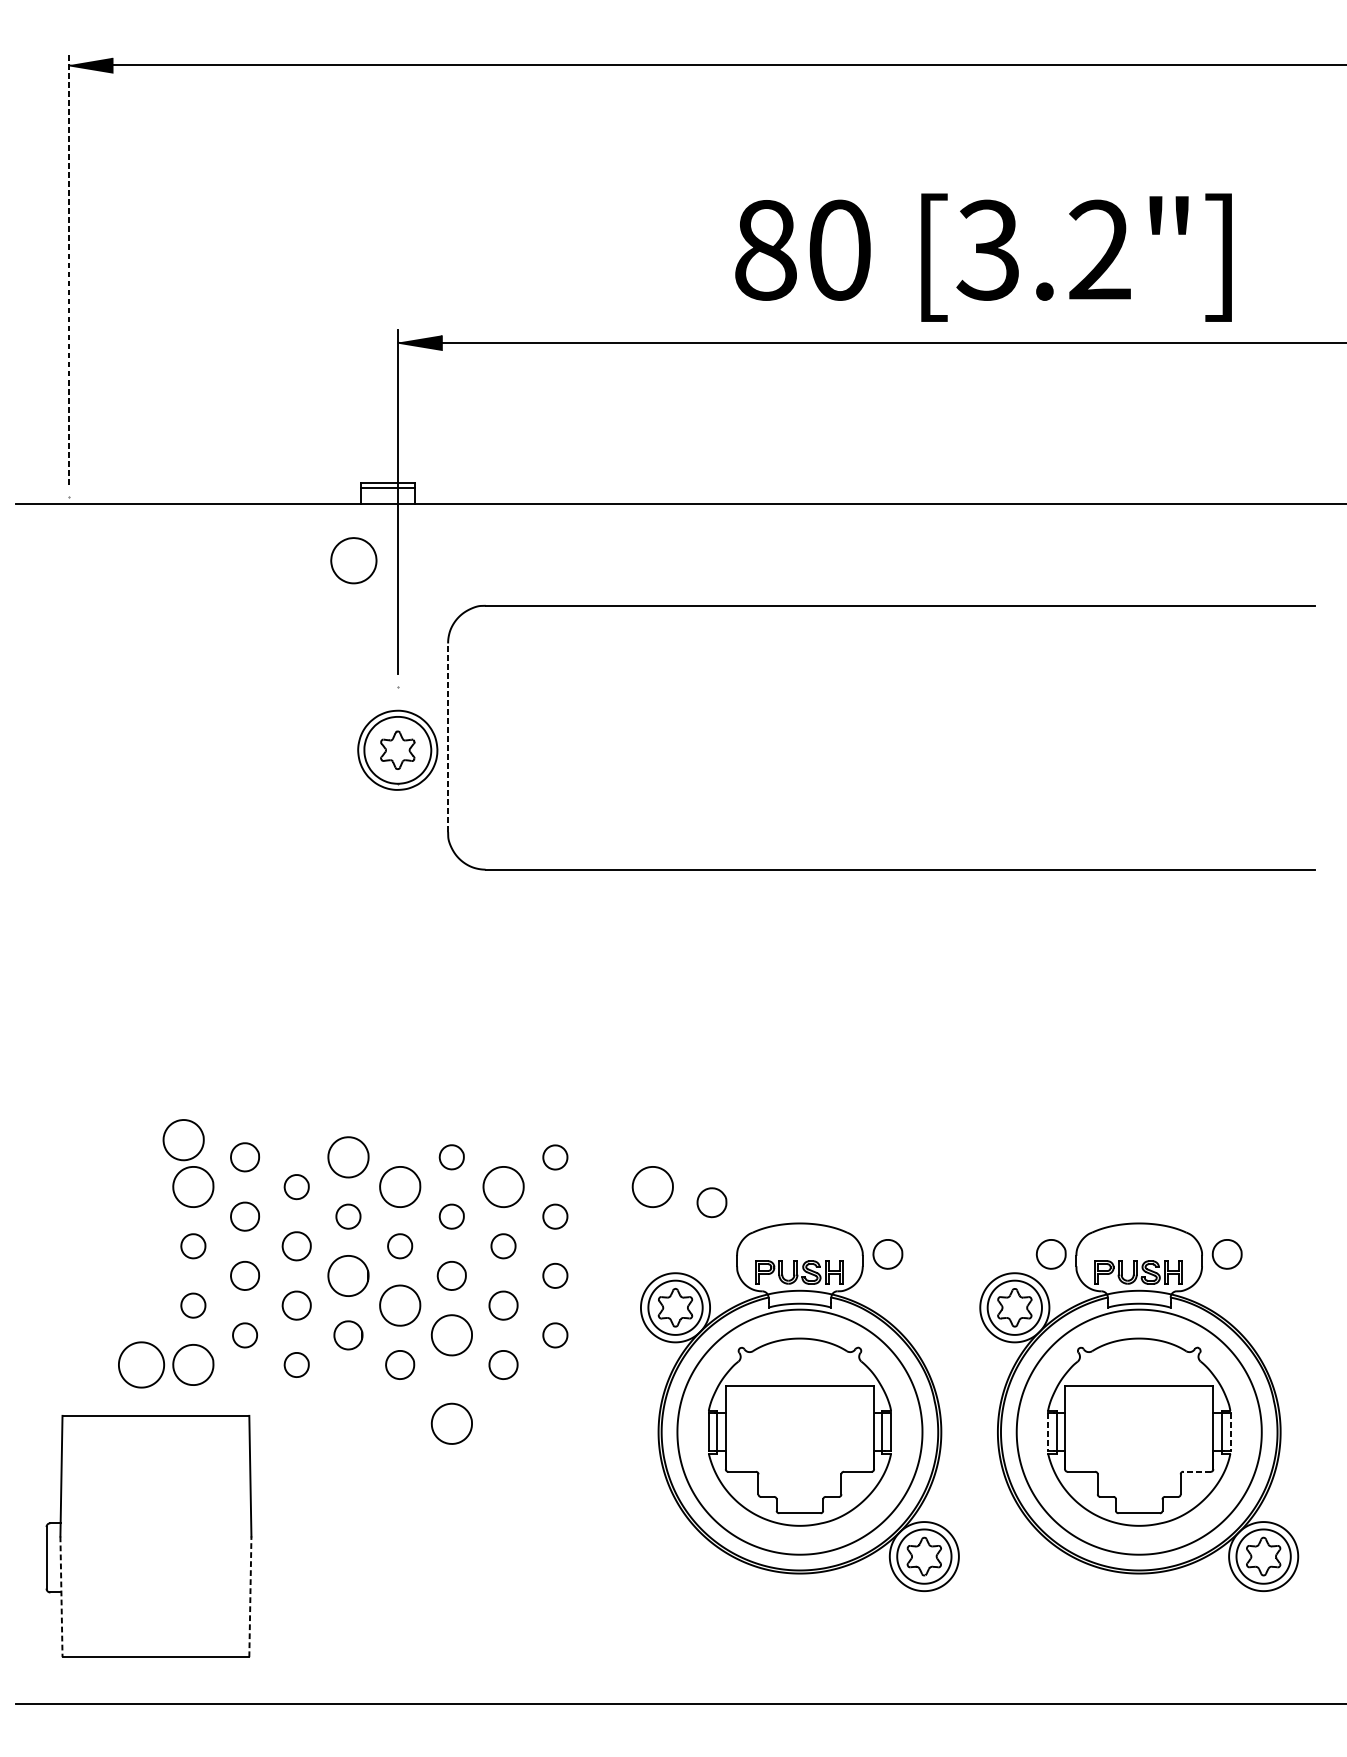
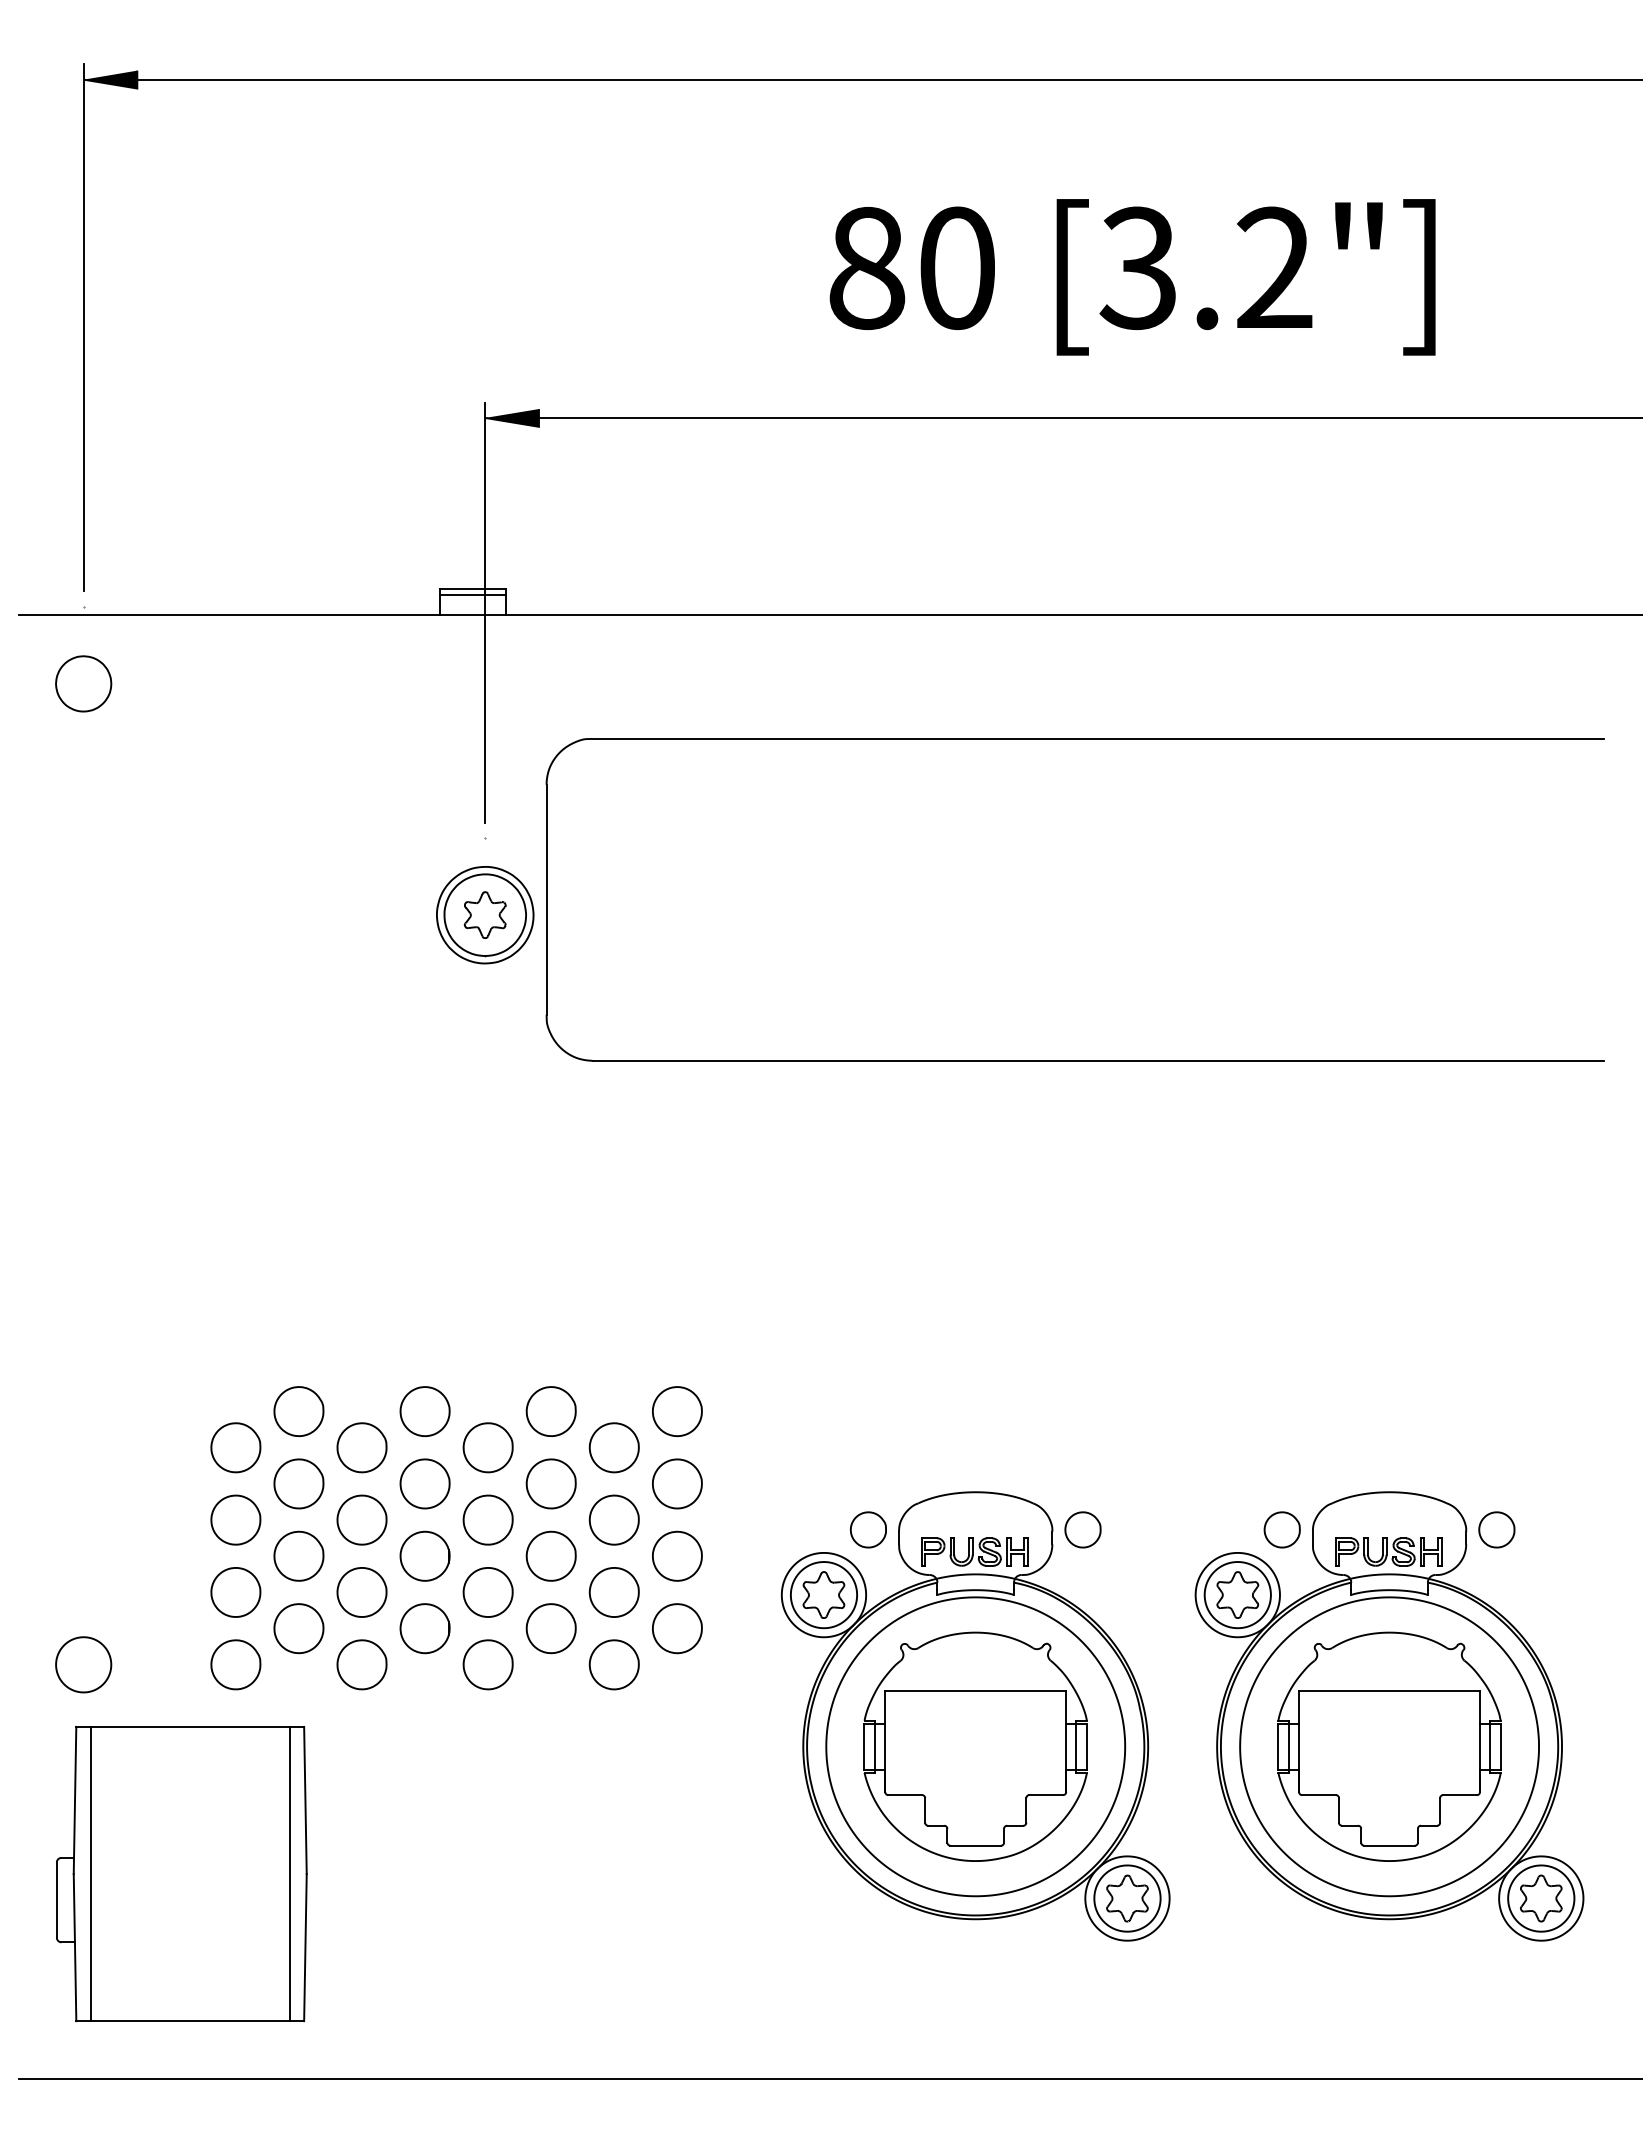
text: (983, 257) -> (1132, 277), moved
line: (68, 268) -> (83, 327), dashed -> solid
part: (353, 560) -> (83, 683), moved
line: (448, 737) -> (546, 899), dashed -> solid
part: (183, 1140) -> (223, 1390), removed
part: (244, 1157) -> (298, 1411), size x1.43
part: (451, 1157) -> (550, 1411), size x1.67
part: (555, 1157) -> (677, 1411), size x1.67
part: (296, 1186) -> (361, 1447), size x1.67
part: (652, 1186) -> (795, 1447), removed
part: (711, 1202) -> (867, 1529), moved
part: (244, 1216) -> (298, 1483), size x1.43
part: (347, 1216) -> (424, 1483), size x1.67
part: (451, 1216) -> (550, 1483), size x1.67
part: (555, 1216) -> (677, 1483), size x1.67
part: (193, 1245) -> (235, 1519), size x1.67
part: (296, 1245) -> (361, 1519), size x1.43
part: (399, 1245) -> (487, 1519), size x1.67
part: (502, 1245) -> (613, 1519), size x1.67
part: (244, 1275) -> (298, 1555), size x1.43
part: (451, 1275) -> (550, 1555), size x1.43
part: (555, 1275) -> (677, 1555), size x1.67
part: (193, 1305) -> (235, 1592), size x1.67
part: (296, 1305) -> (361, 1592), size x1.43
part: (502, 1305) -> (613, 1592), size x1.43
part: (244, 1335) -> (298, 1628), size x1.67
part: (347, 1335) -> (424, 1628), size x1.43
part: (555, 1335) -> (677, 1628), size x1.67
part: (141, 1364) -> (83, 1664), moved
part: (296, 1364) -> (361, 1664), size x1.67
part: (399, 1364) -> (487, 1664), size x1.43
part: (502, 1364) -> (613, 1664), size x1.43
part: (451, 1423) -> (550, 1736), removed
line: (1048, 1432) -> (1278, 1747), dashed -> solid
line: (1230, 1432) -> (1500, 1747), dashed -> solid
line: (1197, 1472) -> (1460, 1795), dashed -> solid
line: (74, 1536) -> (90, 1873), added
line: (237, 1536) -> (289, 1873), added
line: (61, 1596) -> (75, 1947), dashed -> solid
line: (250, 1596) -> (305, 1947), dashed -> solid

